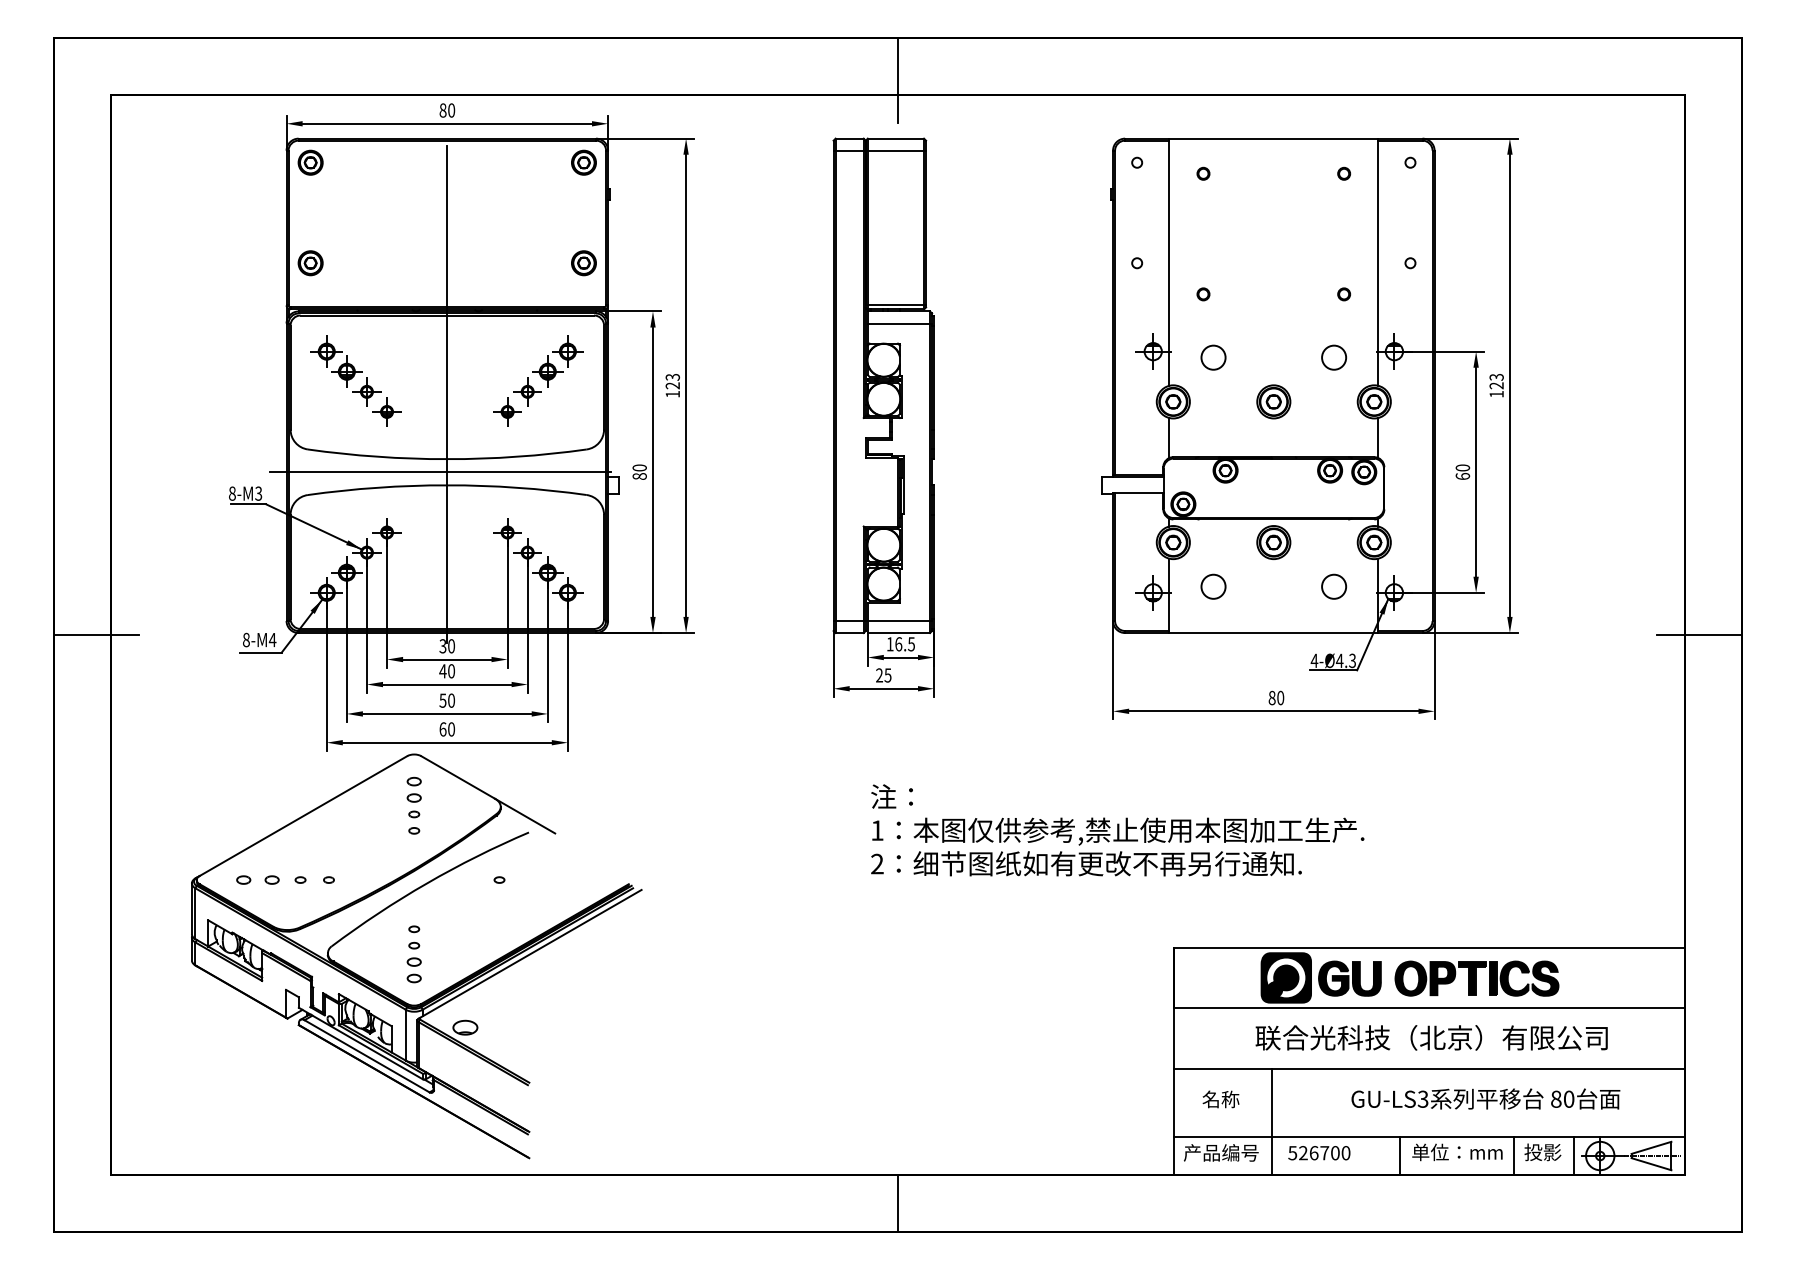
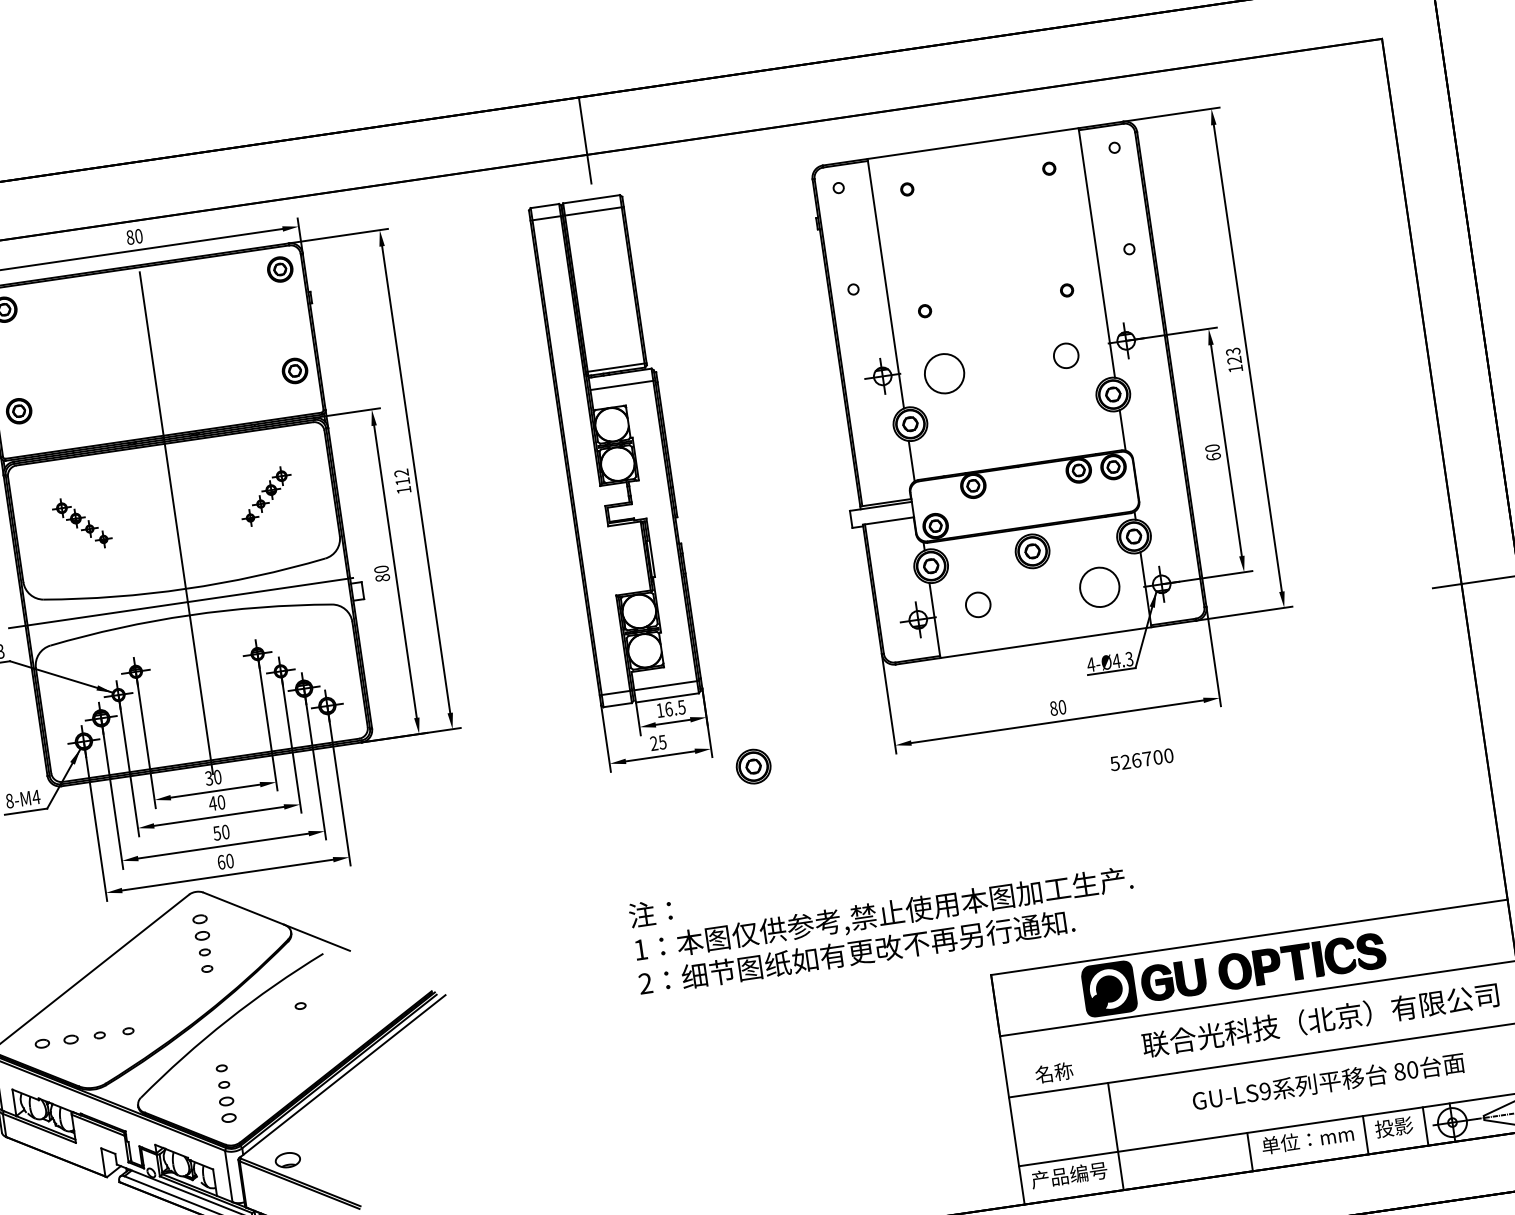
circle: (1213, 357) -> (944, 373), size x1.6
part: (355, 380) -> (81, 522), size x0.6
part: (538, 380) -> (266, 496), size x0.6
text: (672, 381) -> (401, 477), 123 -> 112
part: (1273, 401) -> (753, 766), moved
circle: (1334, 586) -> (1100, 586), size x1.6
text: (1117, 830) -> (883, 914), moved
text: (1431, 1037) -> (1320, 1019), moved
text: (1422, 1098) -> (1264, 1090), GU-LS3 -> GU-LS9
text: (1220, 1099) -> (1053, 1072), moved
text: (1319, 1153) -> (1142, 760), moved

